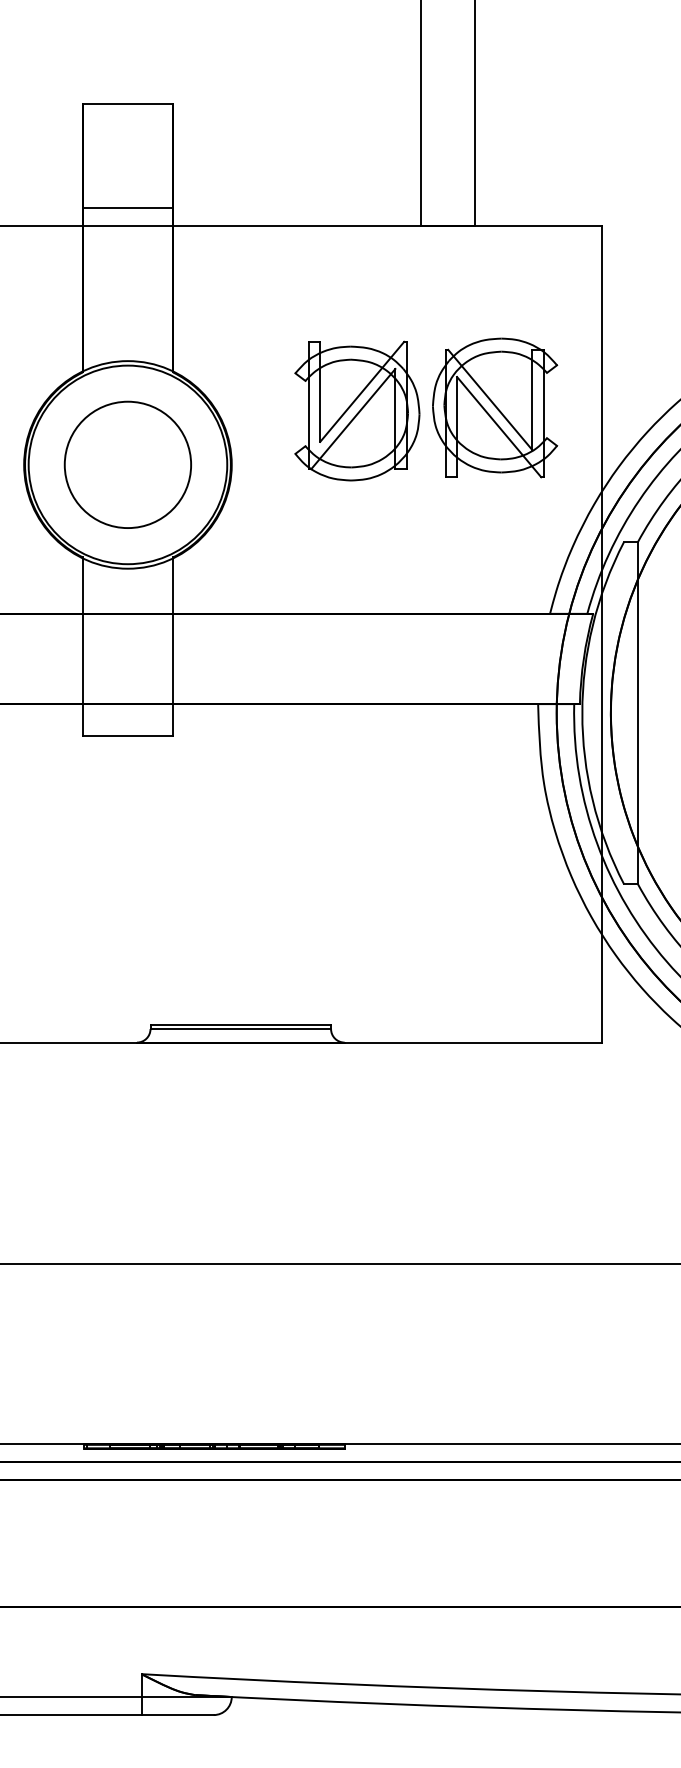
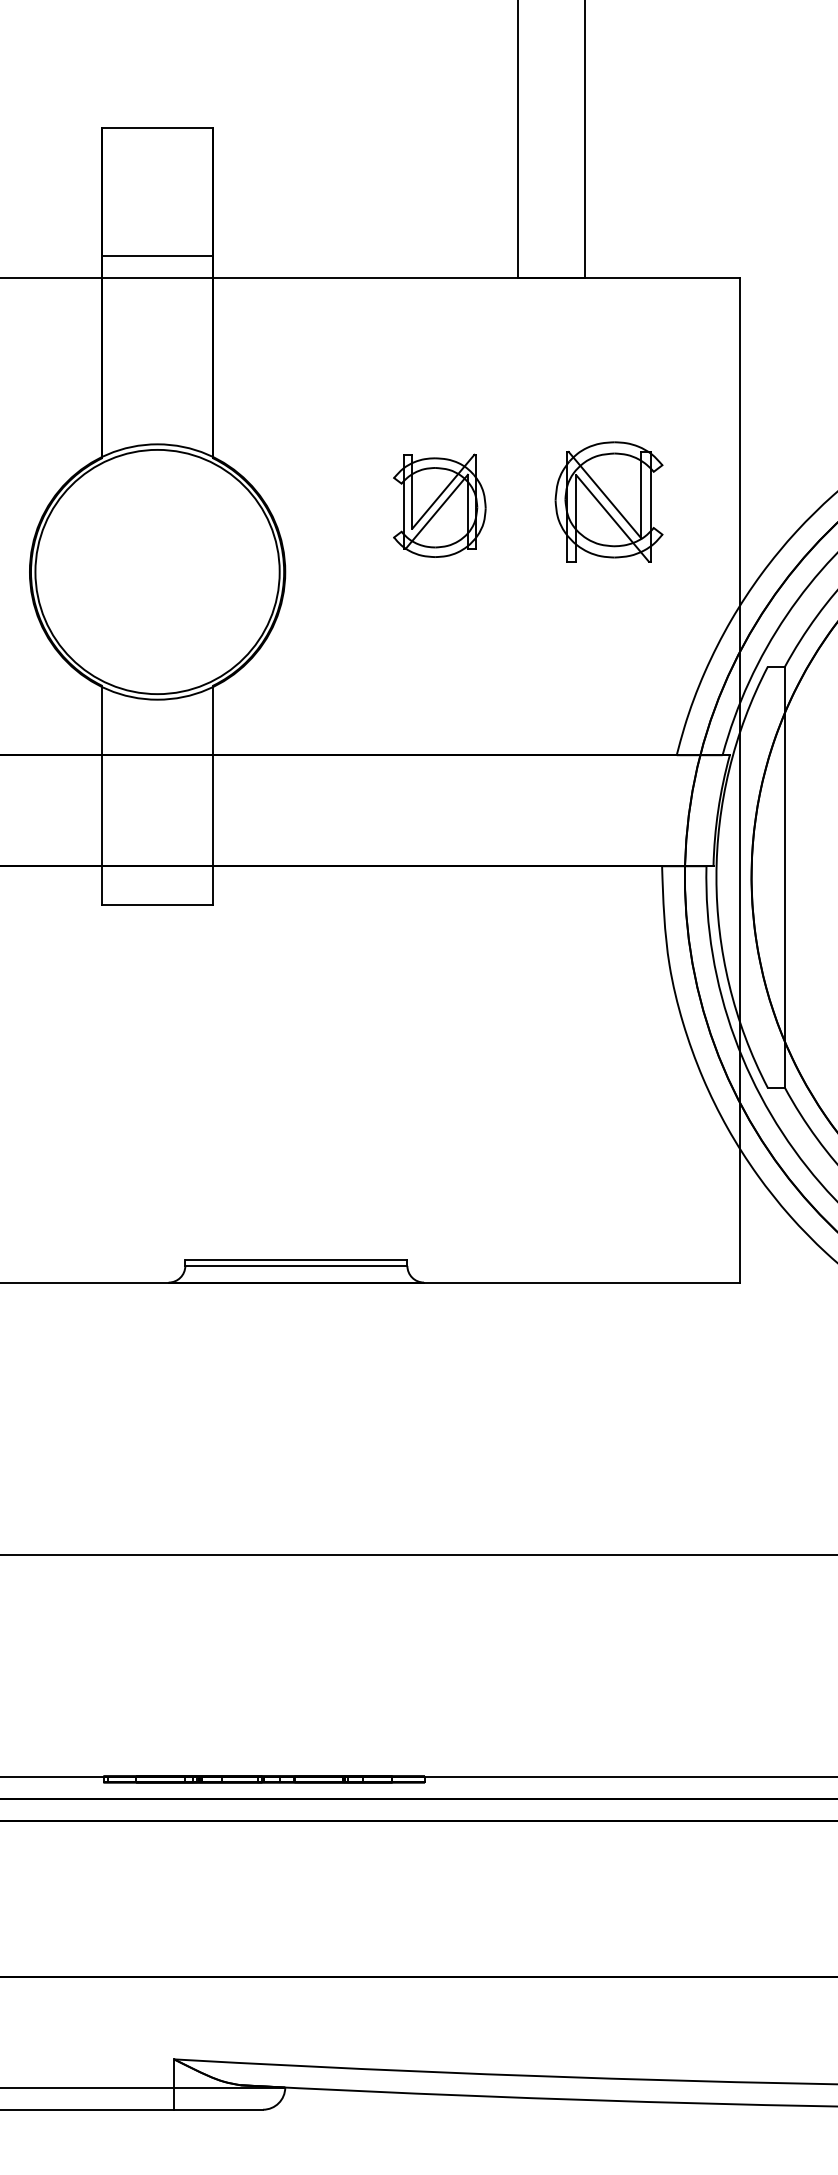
part: (494, 407) -> (608, 501), size x0.7
part: (357, 410) -> (439, 505), size x0.6
circle: (127, 464) -> (157, 571), removed

